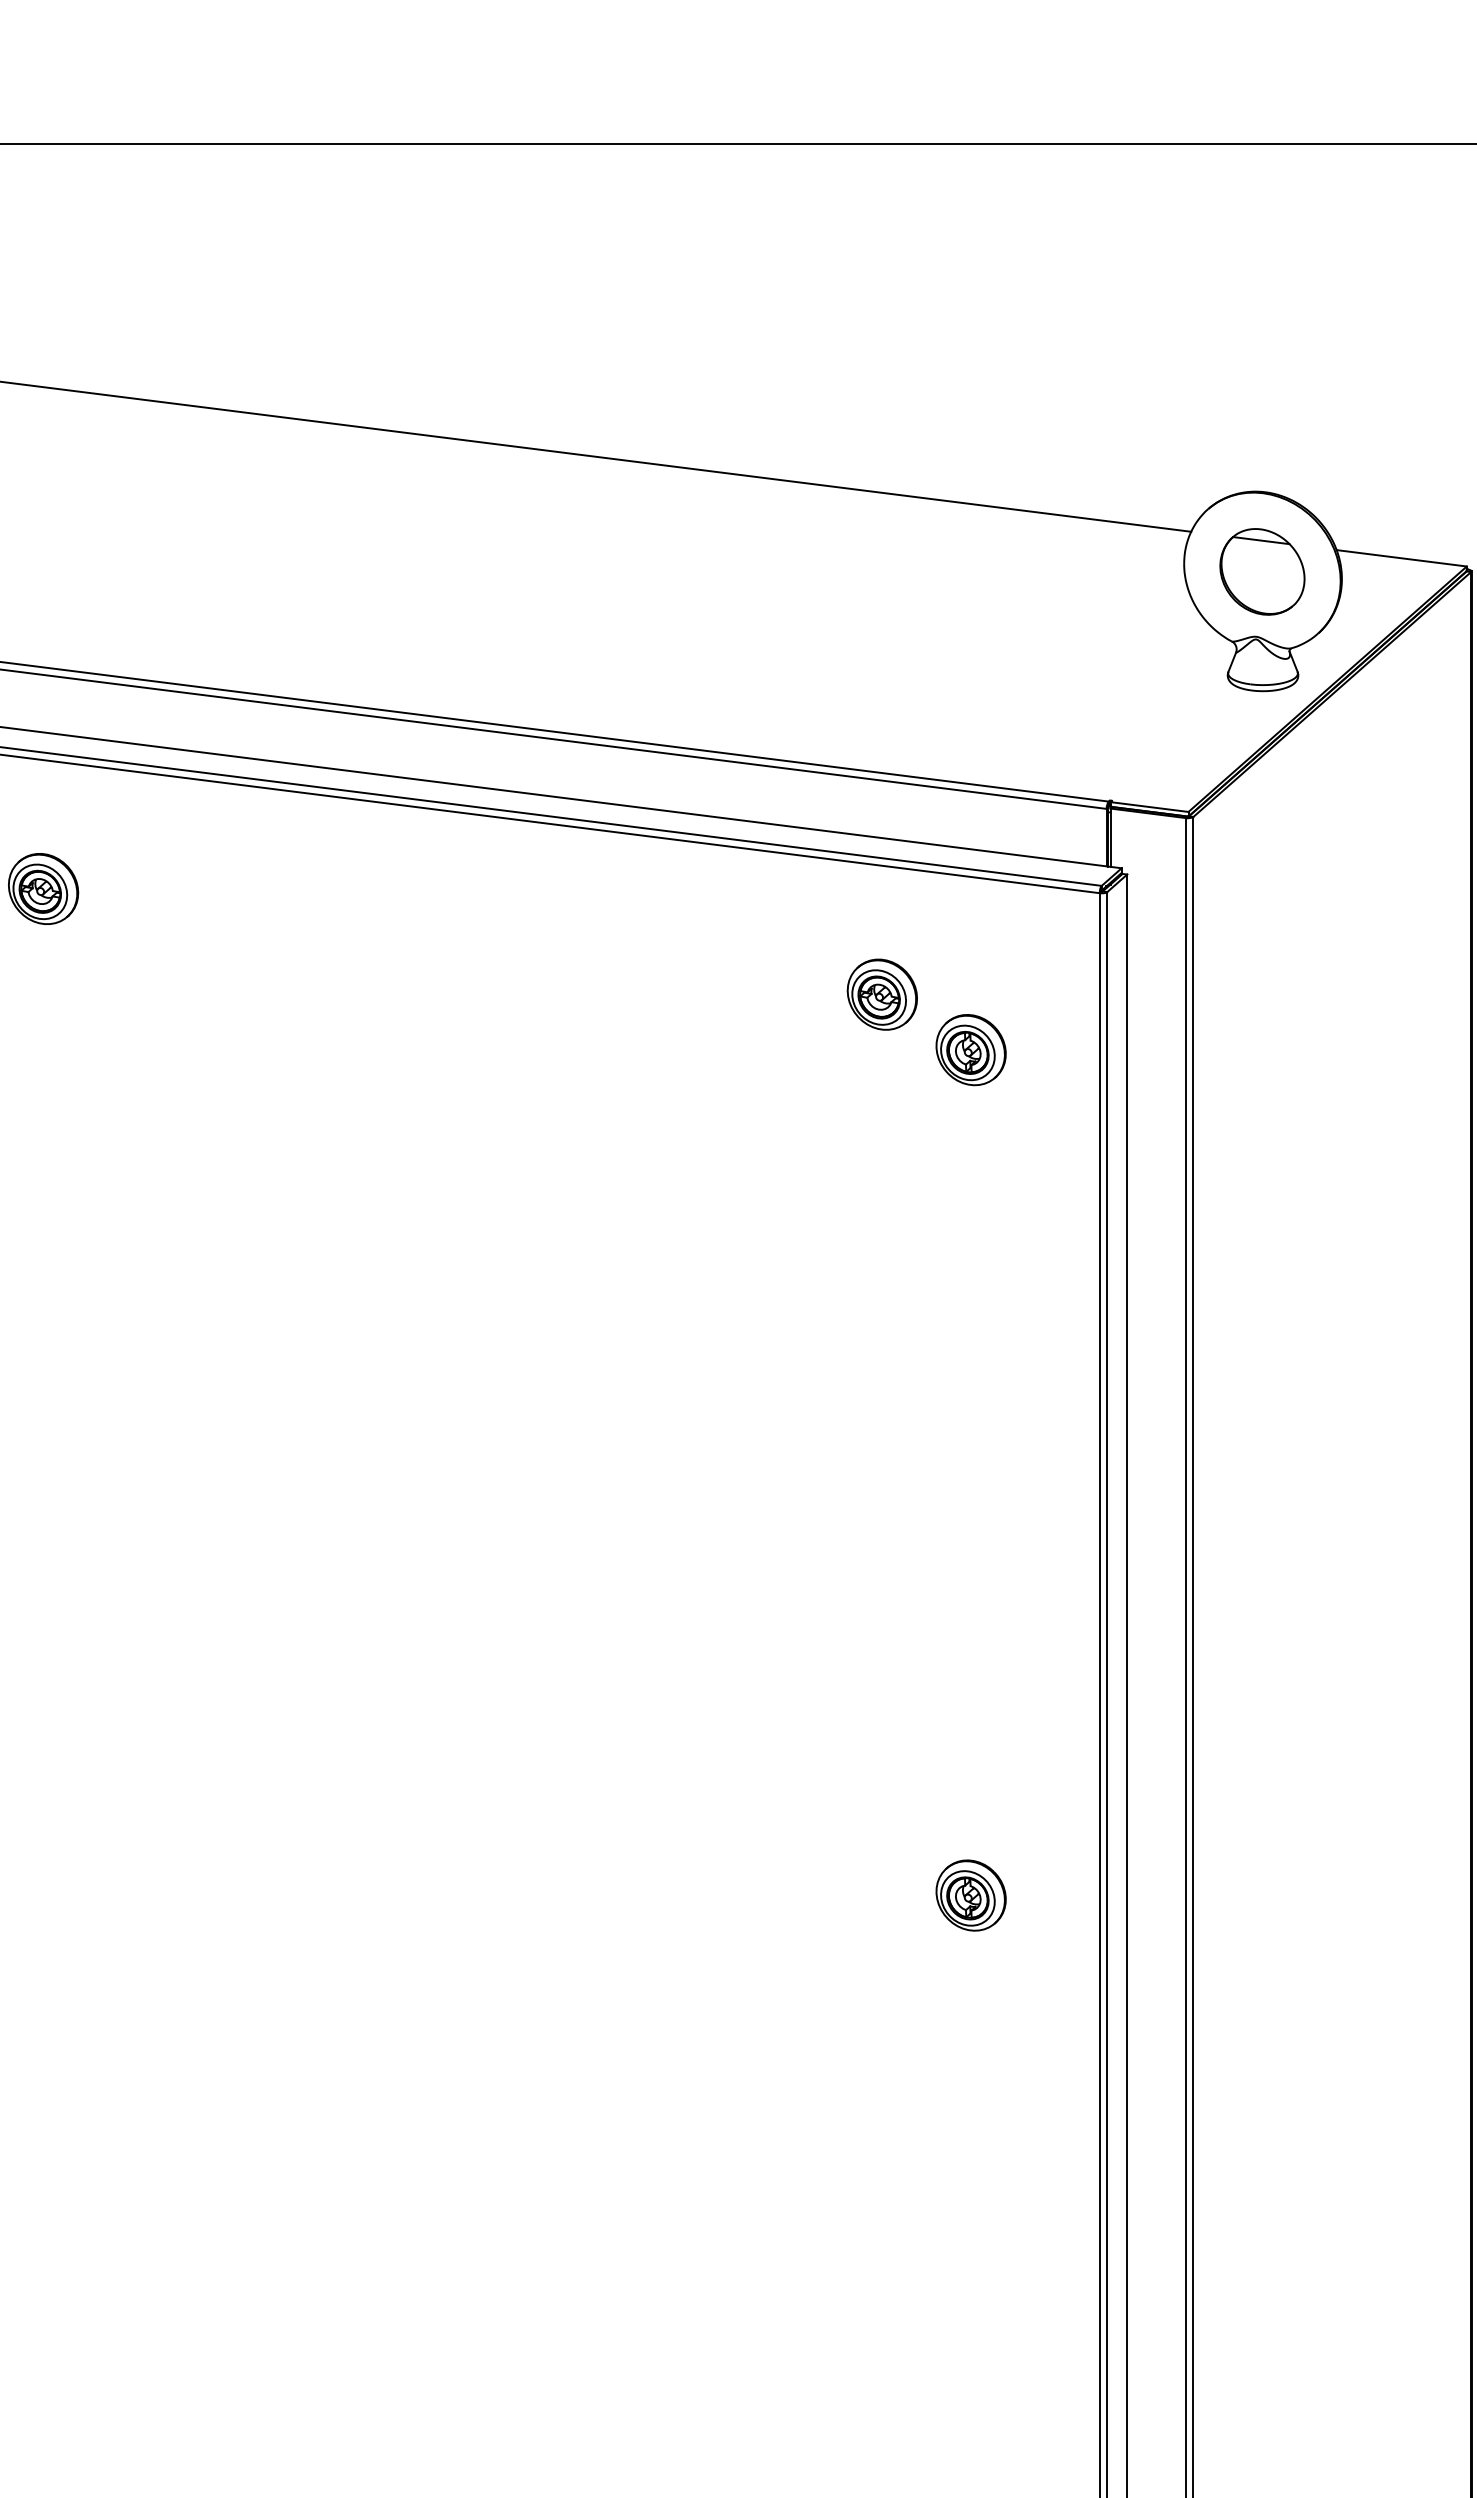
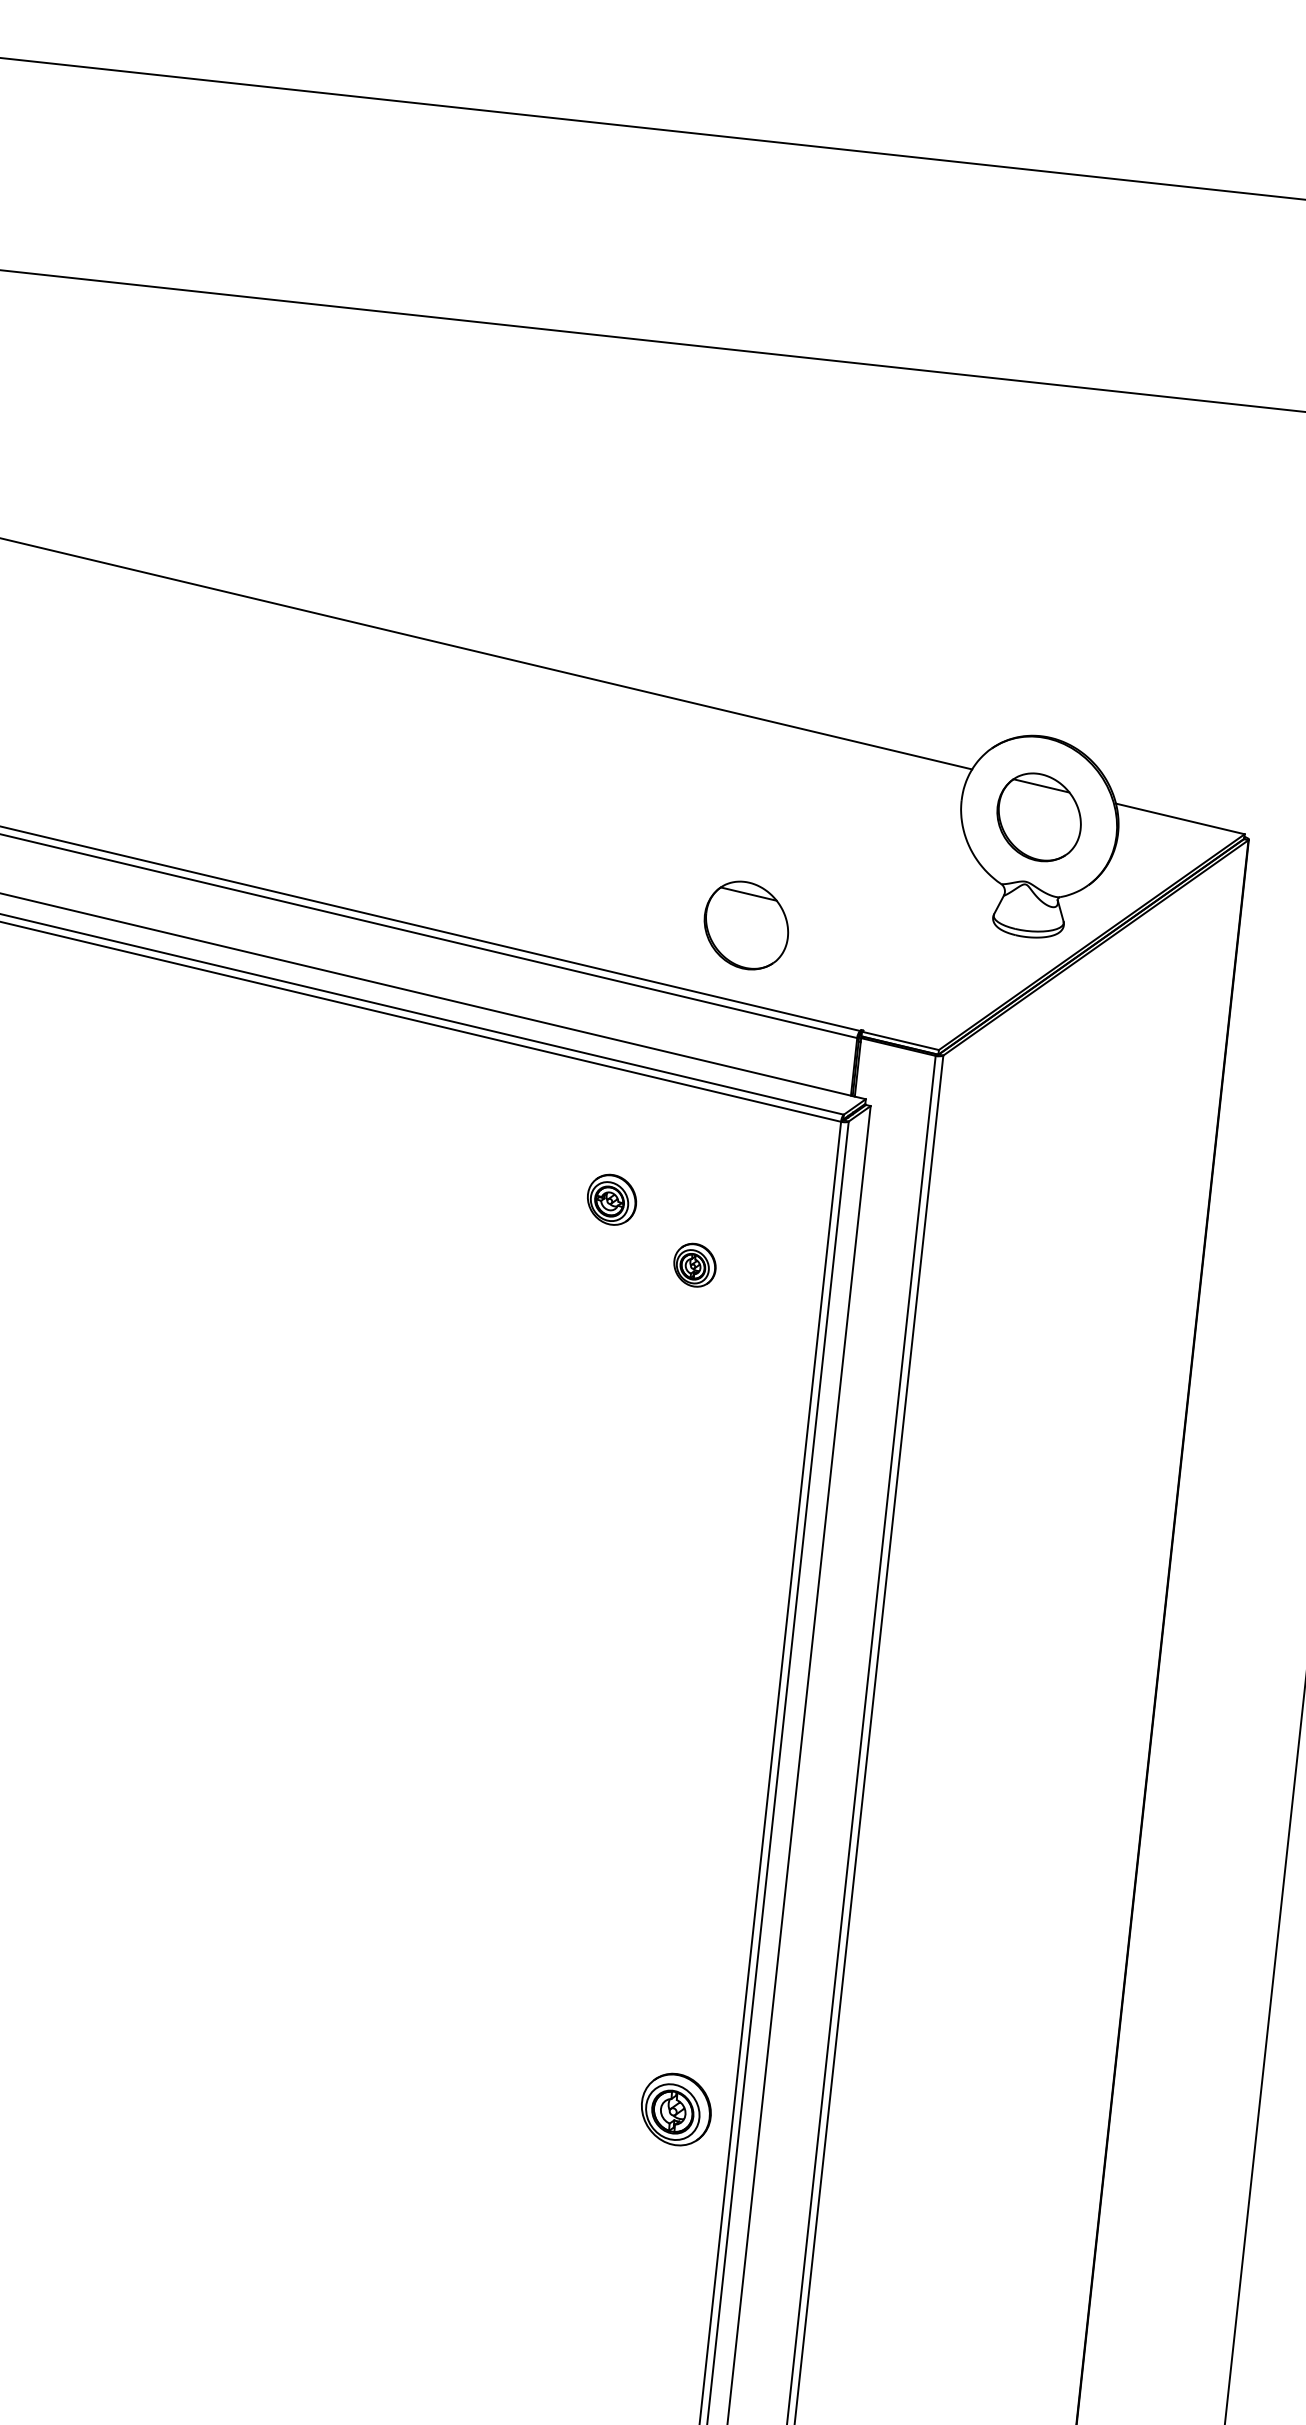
part: (985, 709) -> (746, 925), added
part: (881, 994) -> (611, 1199), size x0.7
part: (970, 1050) -> (694, 1265), size x0.6
part: (970, 1895) -> (675, 2109), moved

